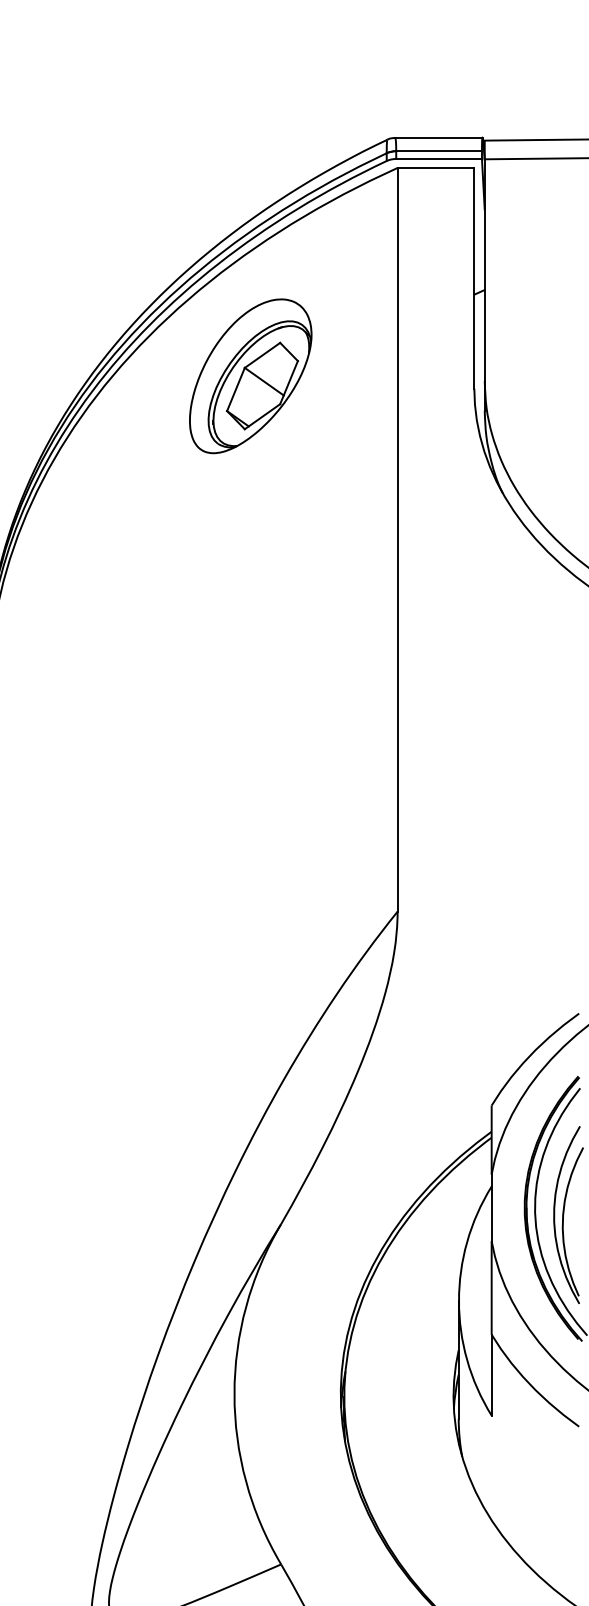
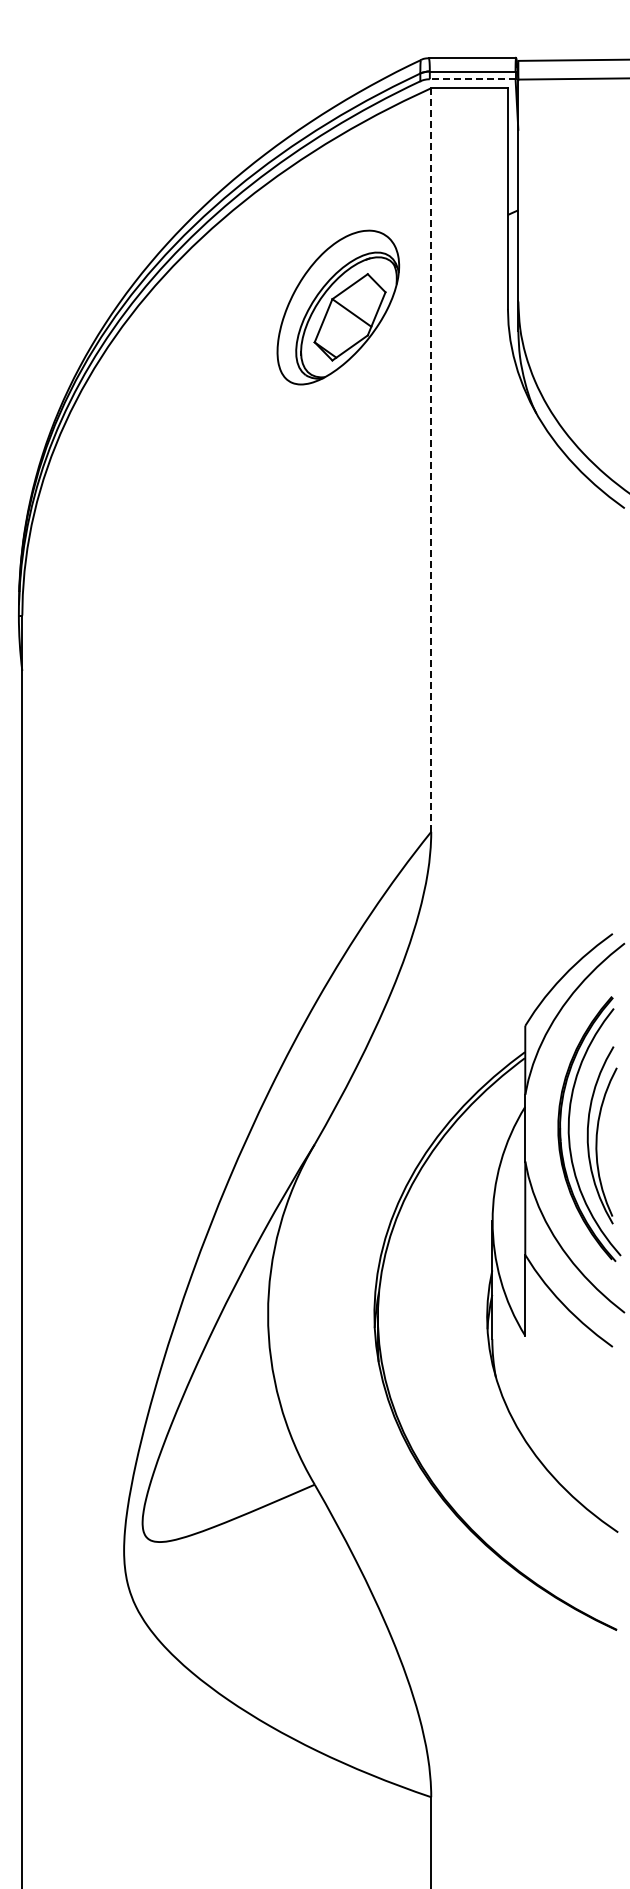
line: (438, 159) -> (472, 79), solid -> dashed
part: (250, 376) -> (338, 307), moved
line: (397, 540) -> (431, 460), solid -> dashed

